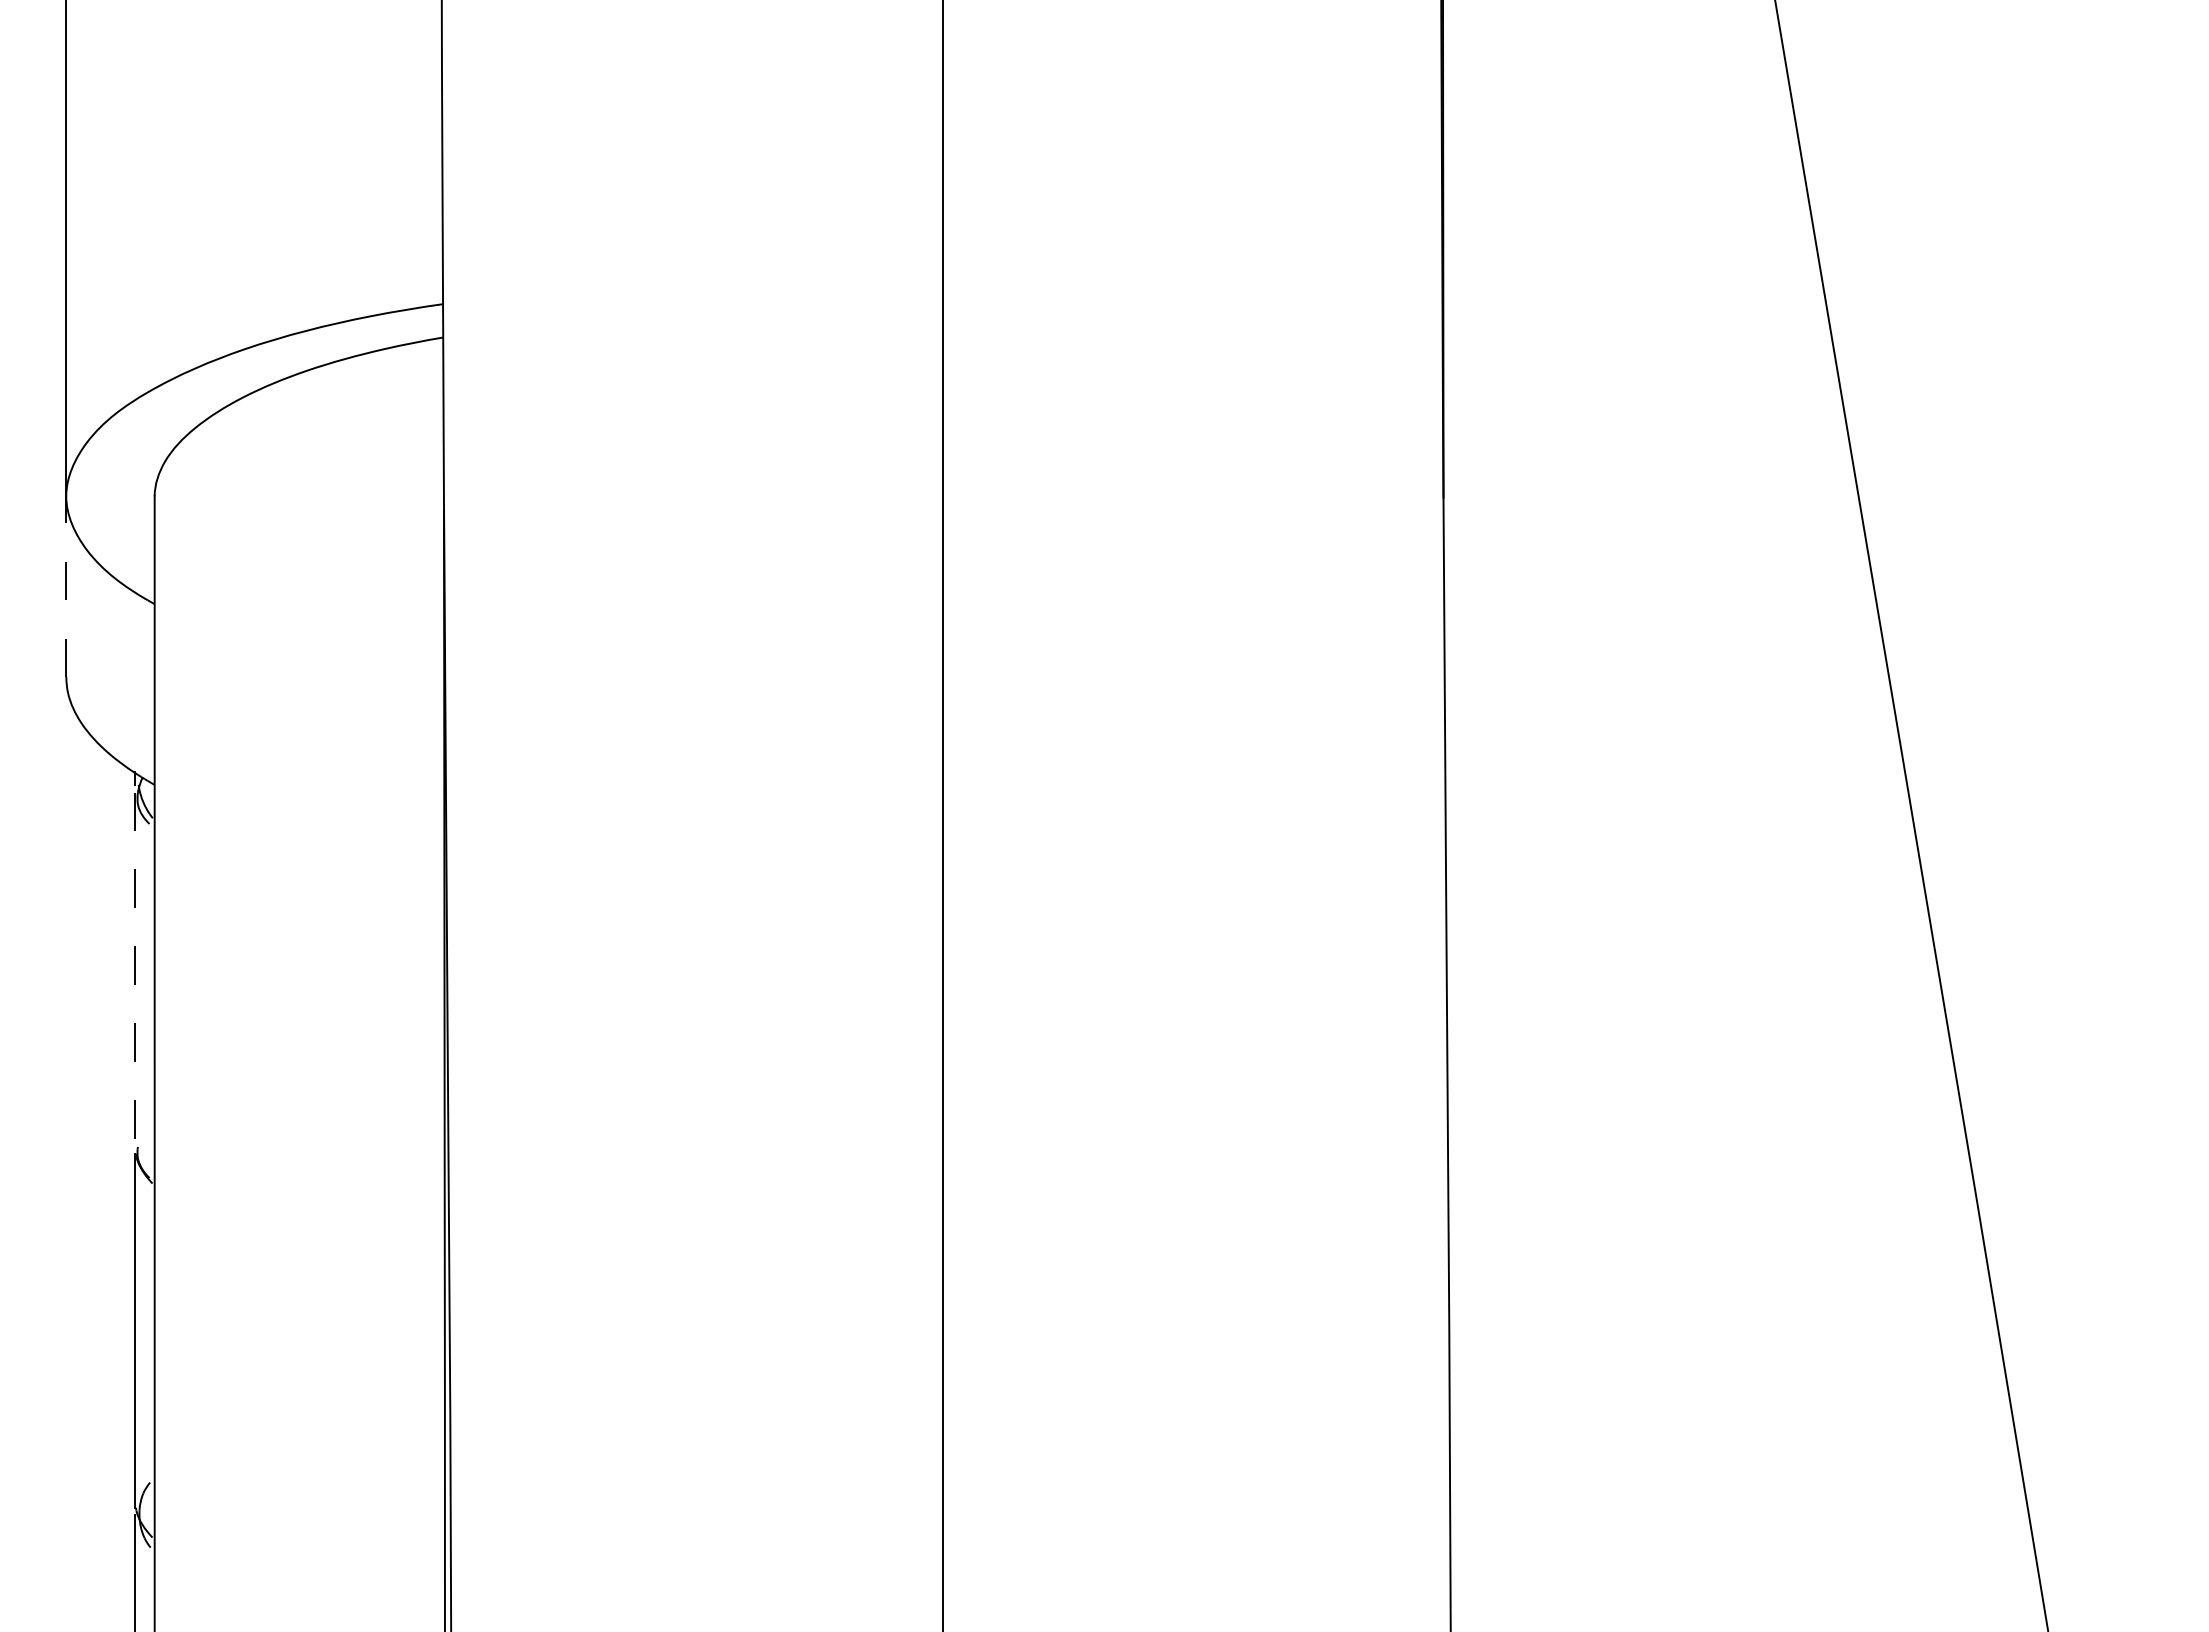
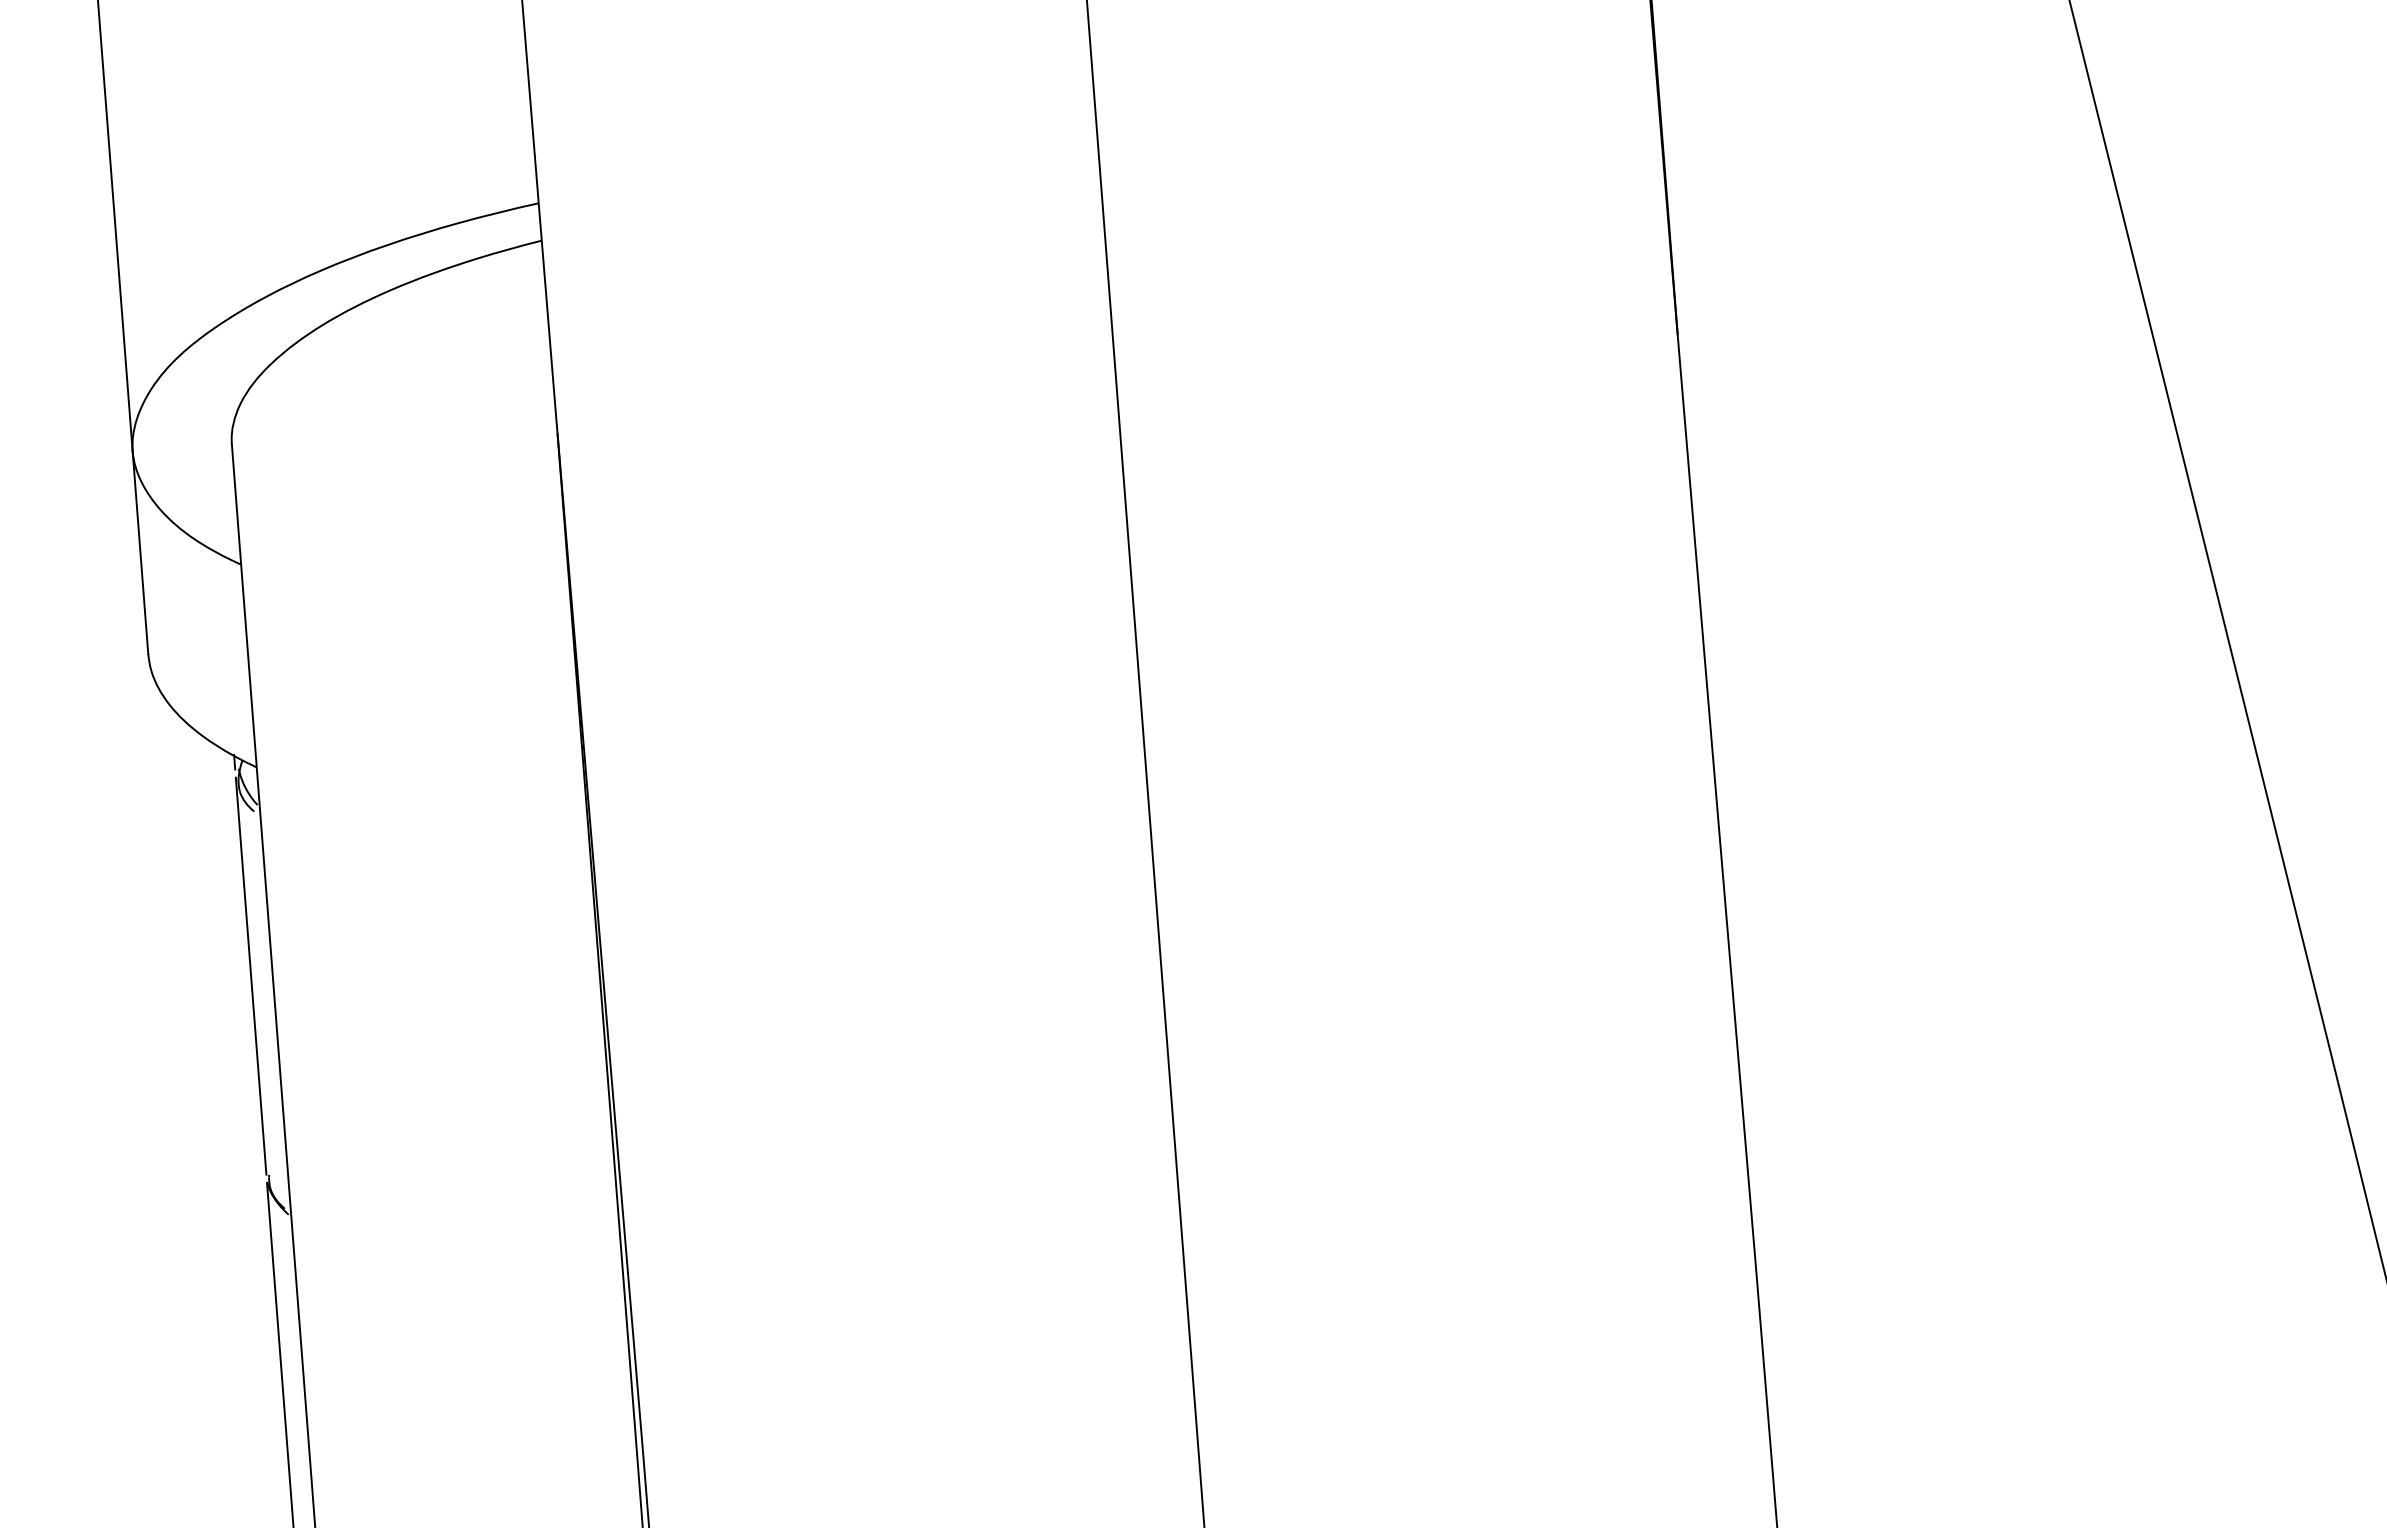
line: (66, 586) -> (140, 552), dashed -> solid
line: (135, 969) -> (251, 976), dashed -> solid

